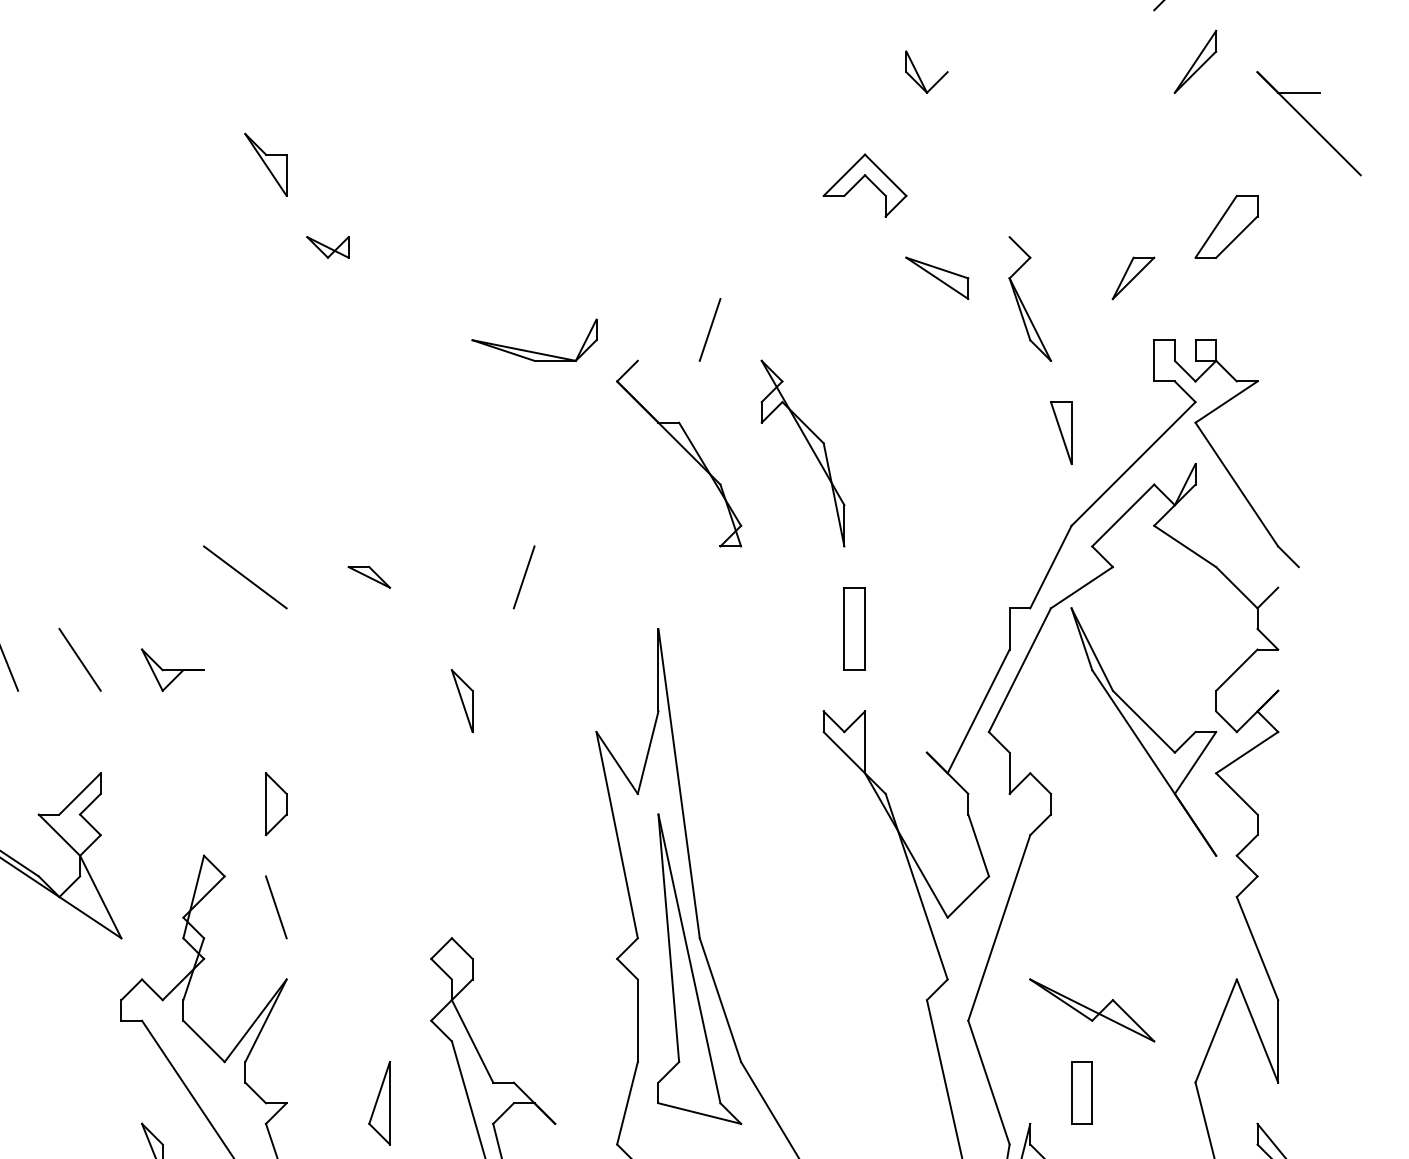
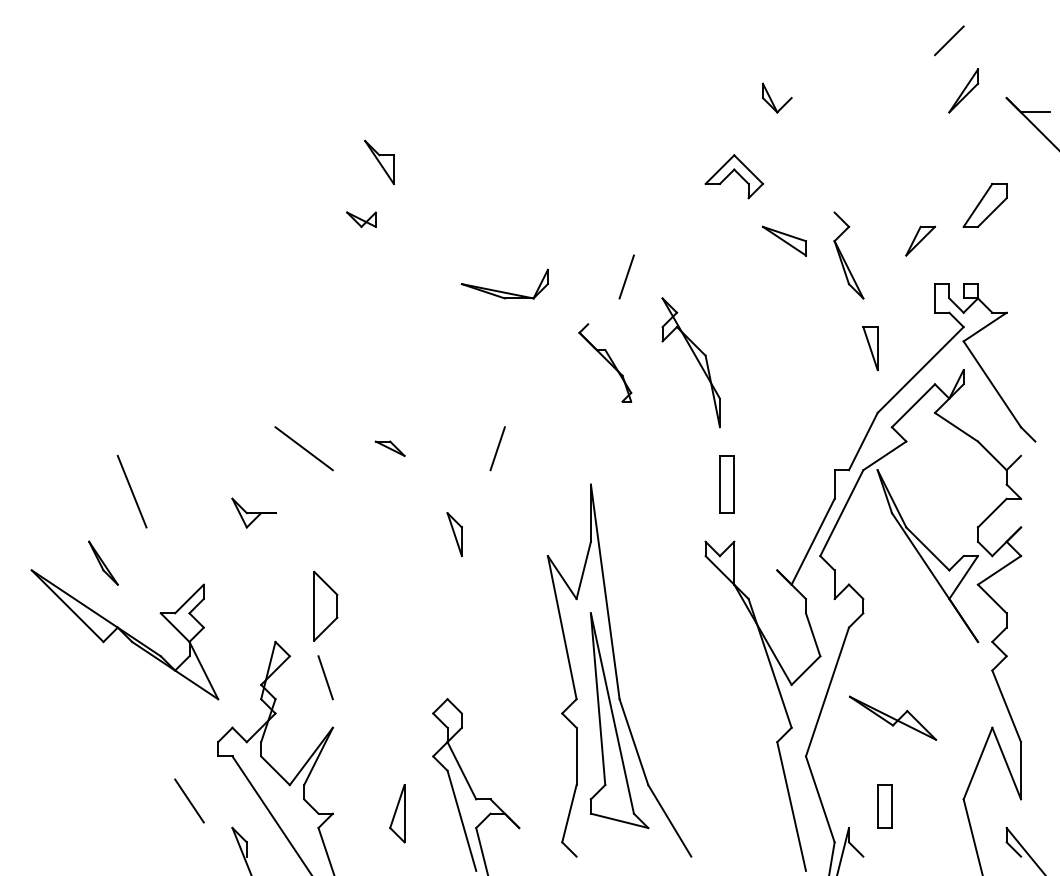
part: (265, 163) -> (379, 161), moved
part: (679, 453) -> (605, 362), size x0.6
line: (80, 659) -> (189, 800), moved
part: (276, 803) -> (325, 605), size x1.6
part: (1091, 1009) -> (892, 717), moved

